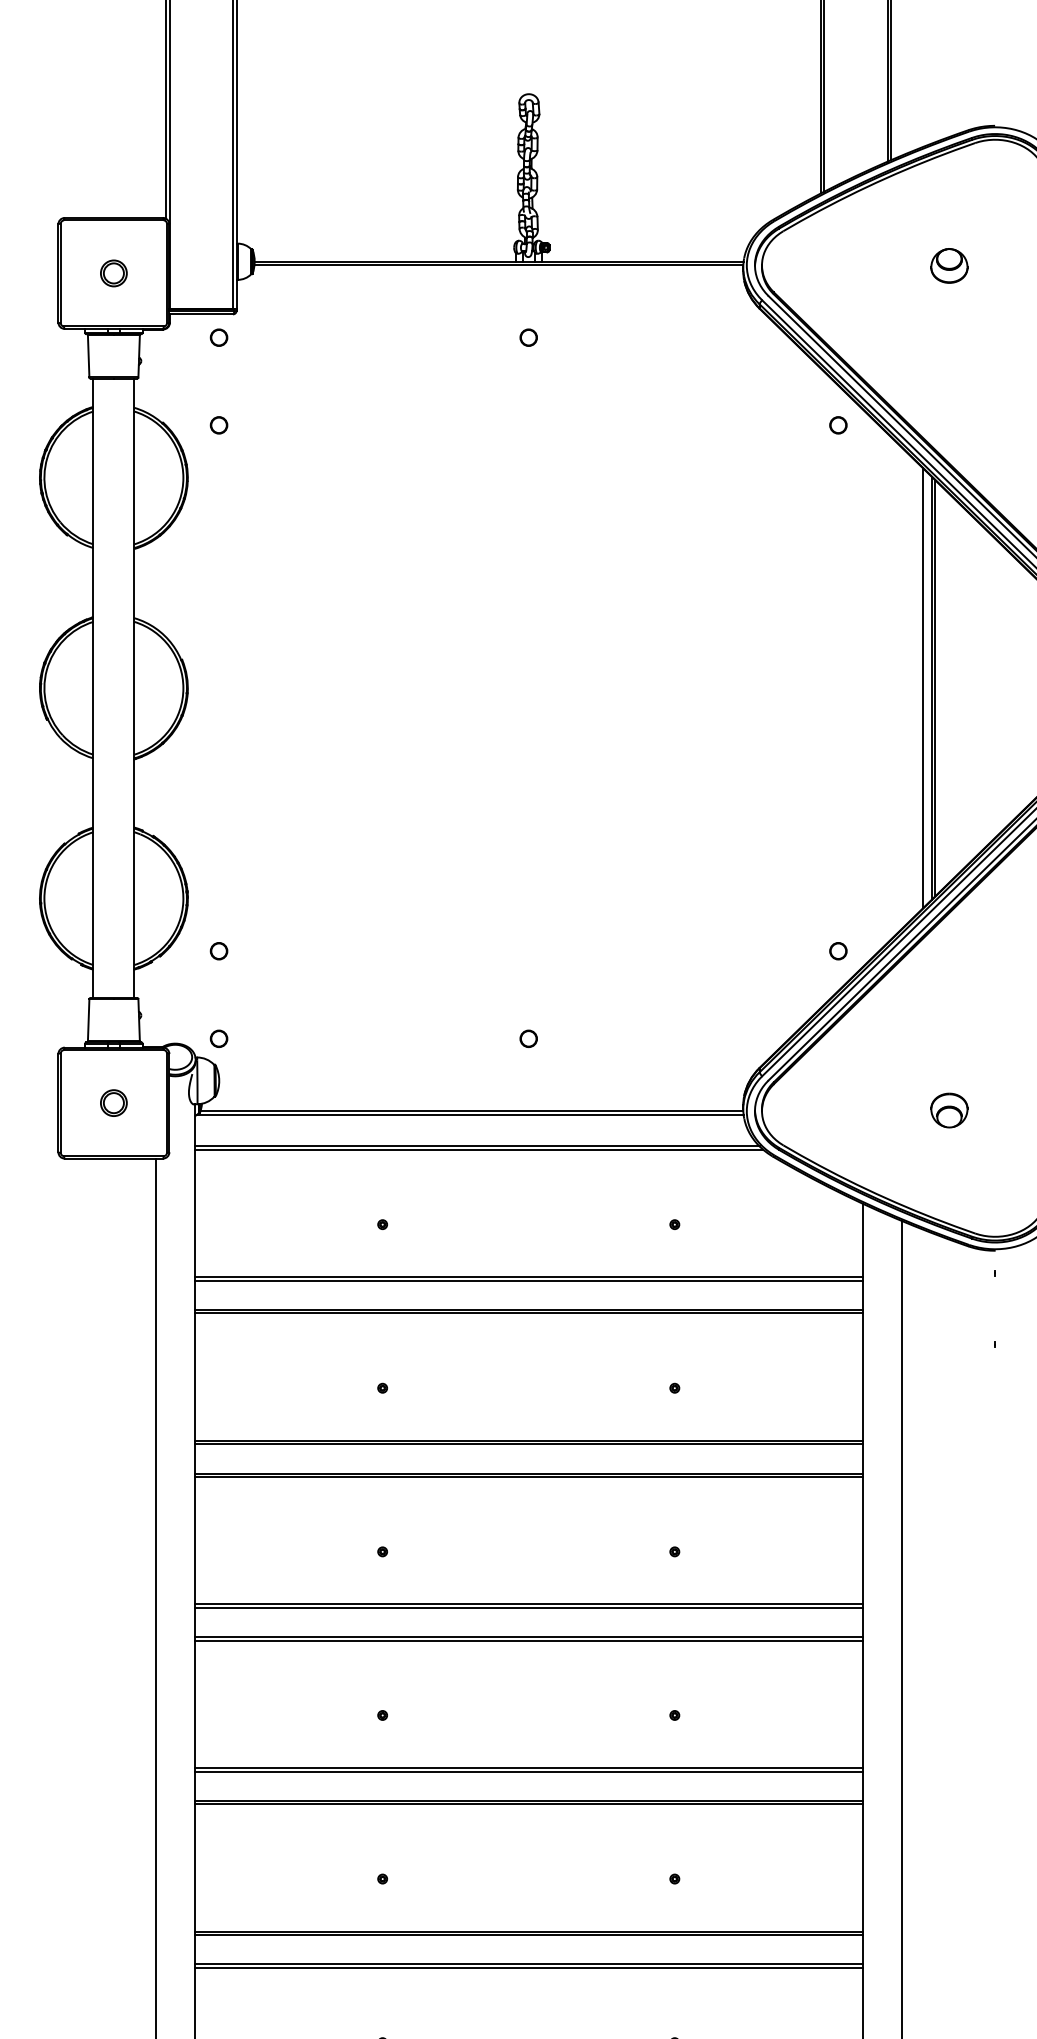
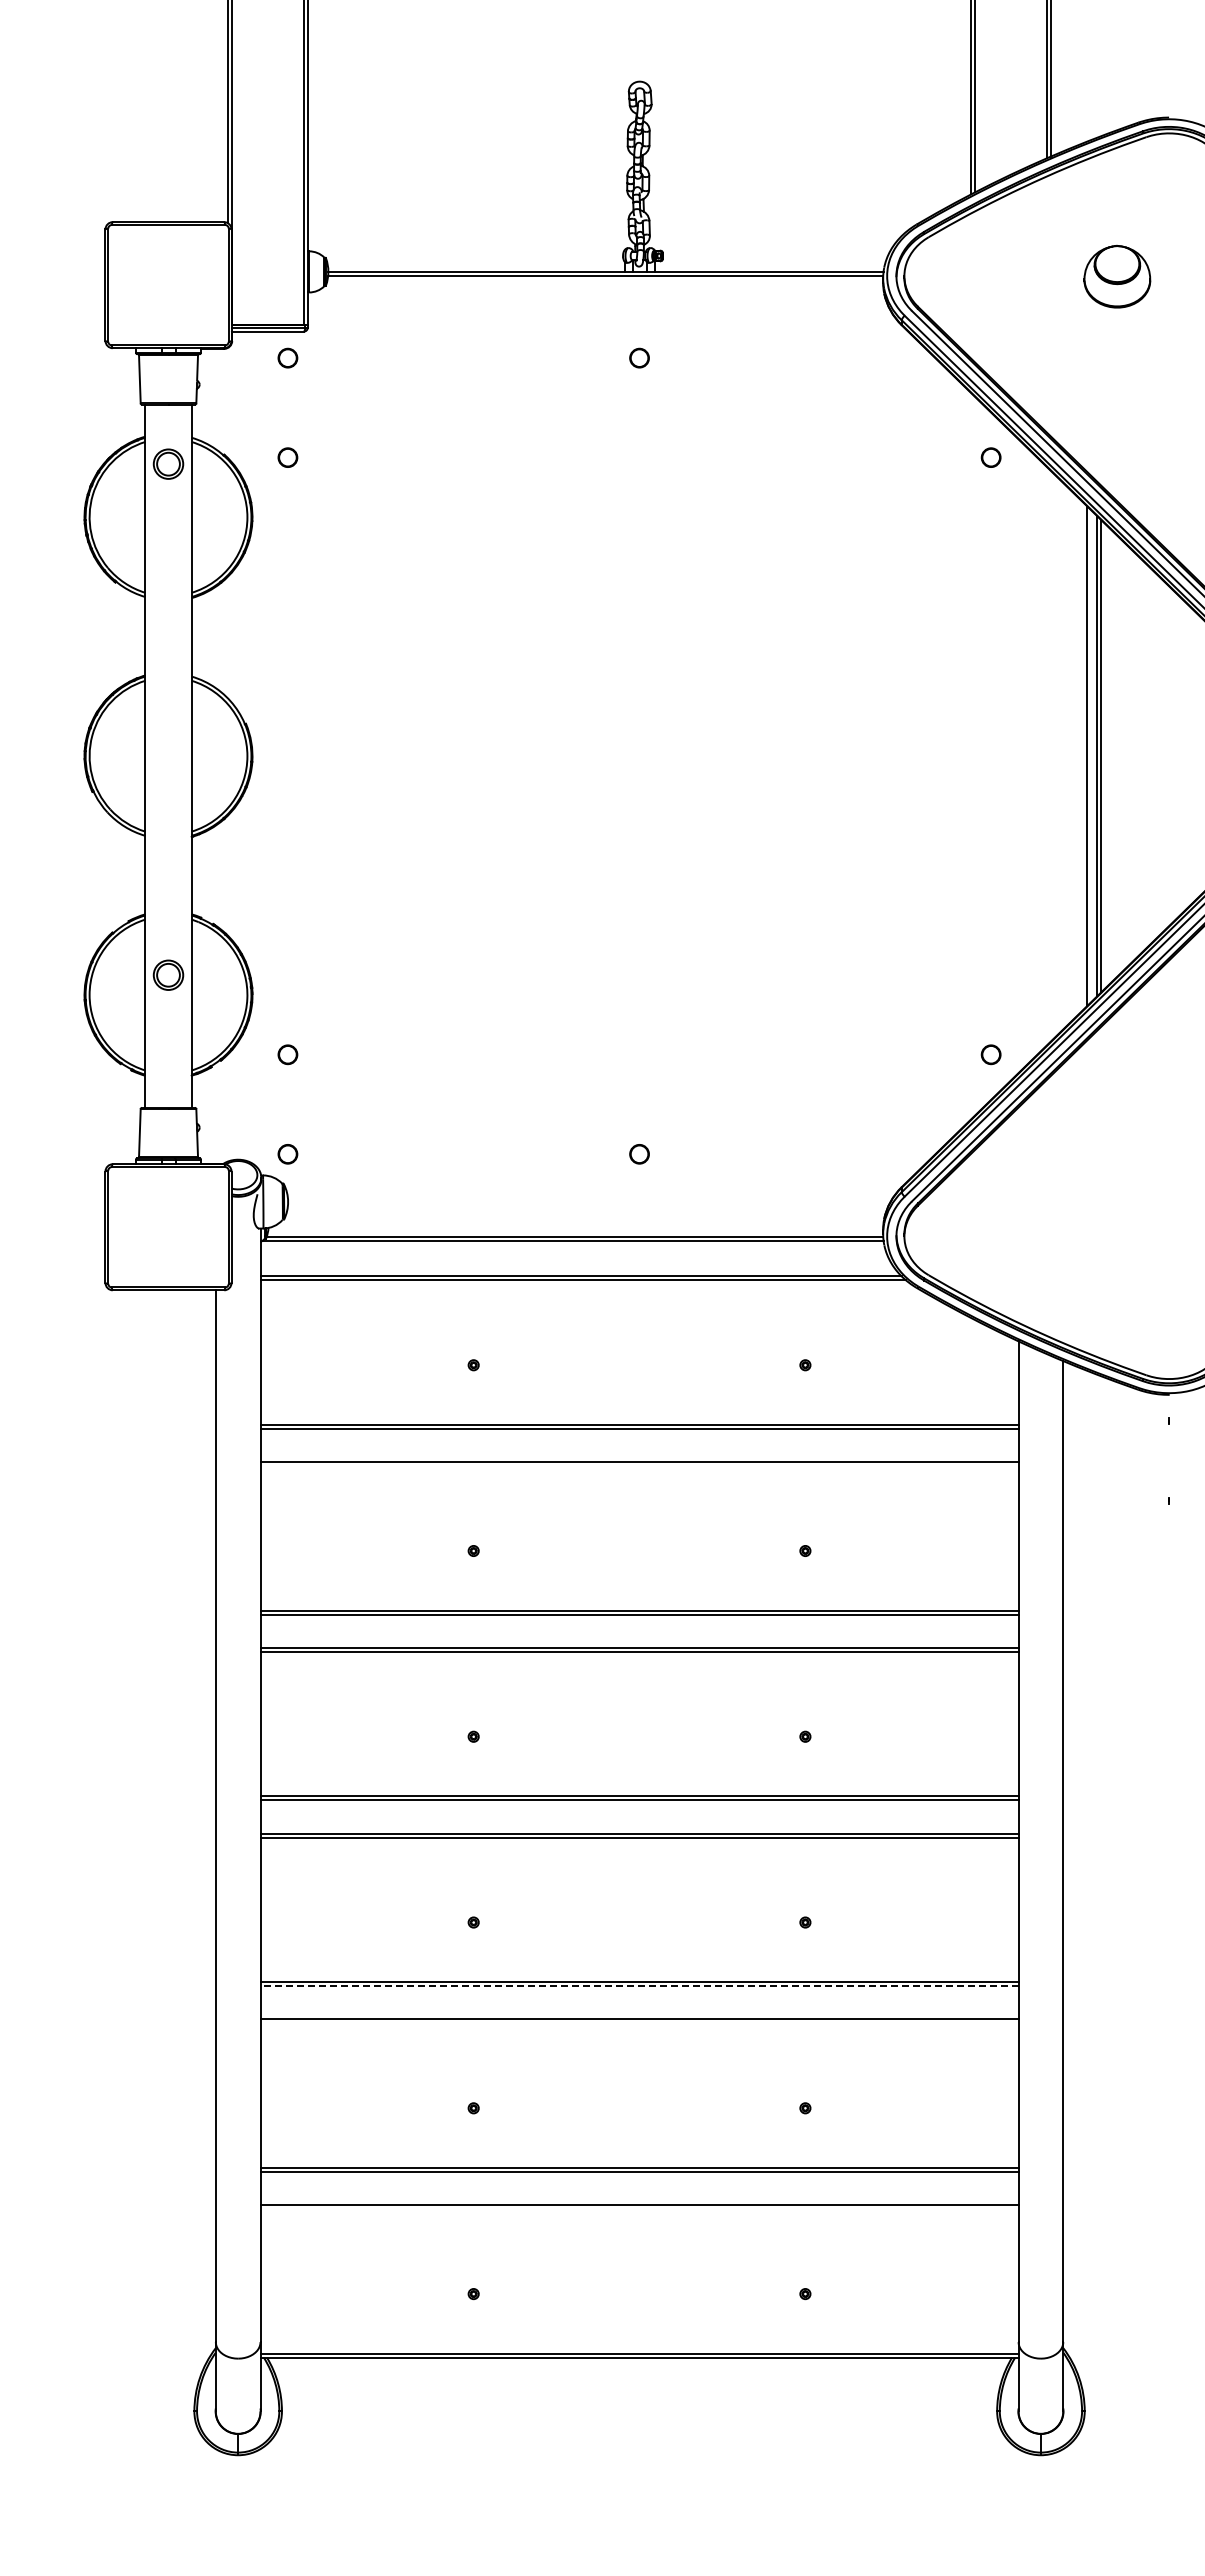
part: (948, 265) -> (1116, 276), size x1.6
part: (113, 272) -> (168, 463), moved
part: (113, 1102) -> (168, 974), moved
part: (948, 1110) -> (1116, 1235), removed
line: (528, 1313) -> (639, 1466), removed
line: (528, 1771) -> (639, 1986), solid -> dashed
line: (528, 1804) -> (639, 2023), removed
line: (528, 1968) -> (639, 2209), removed

